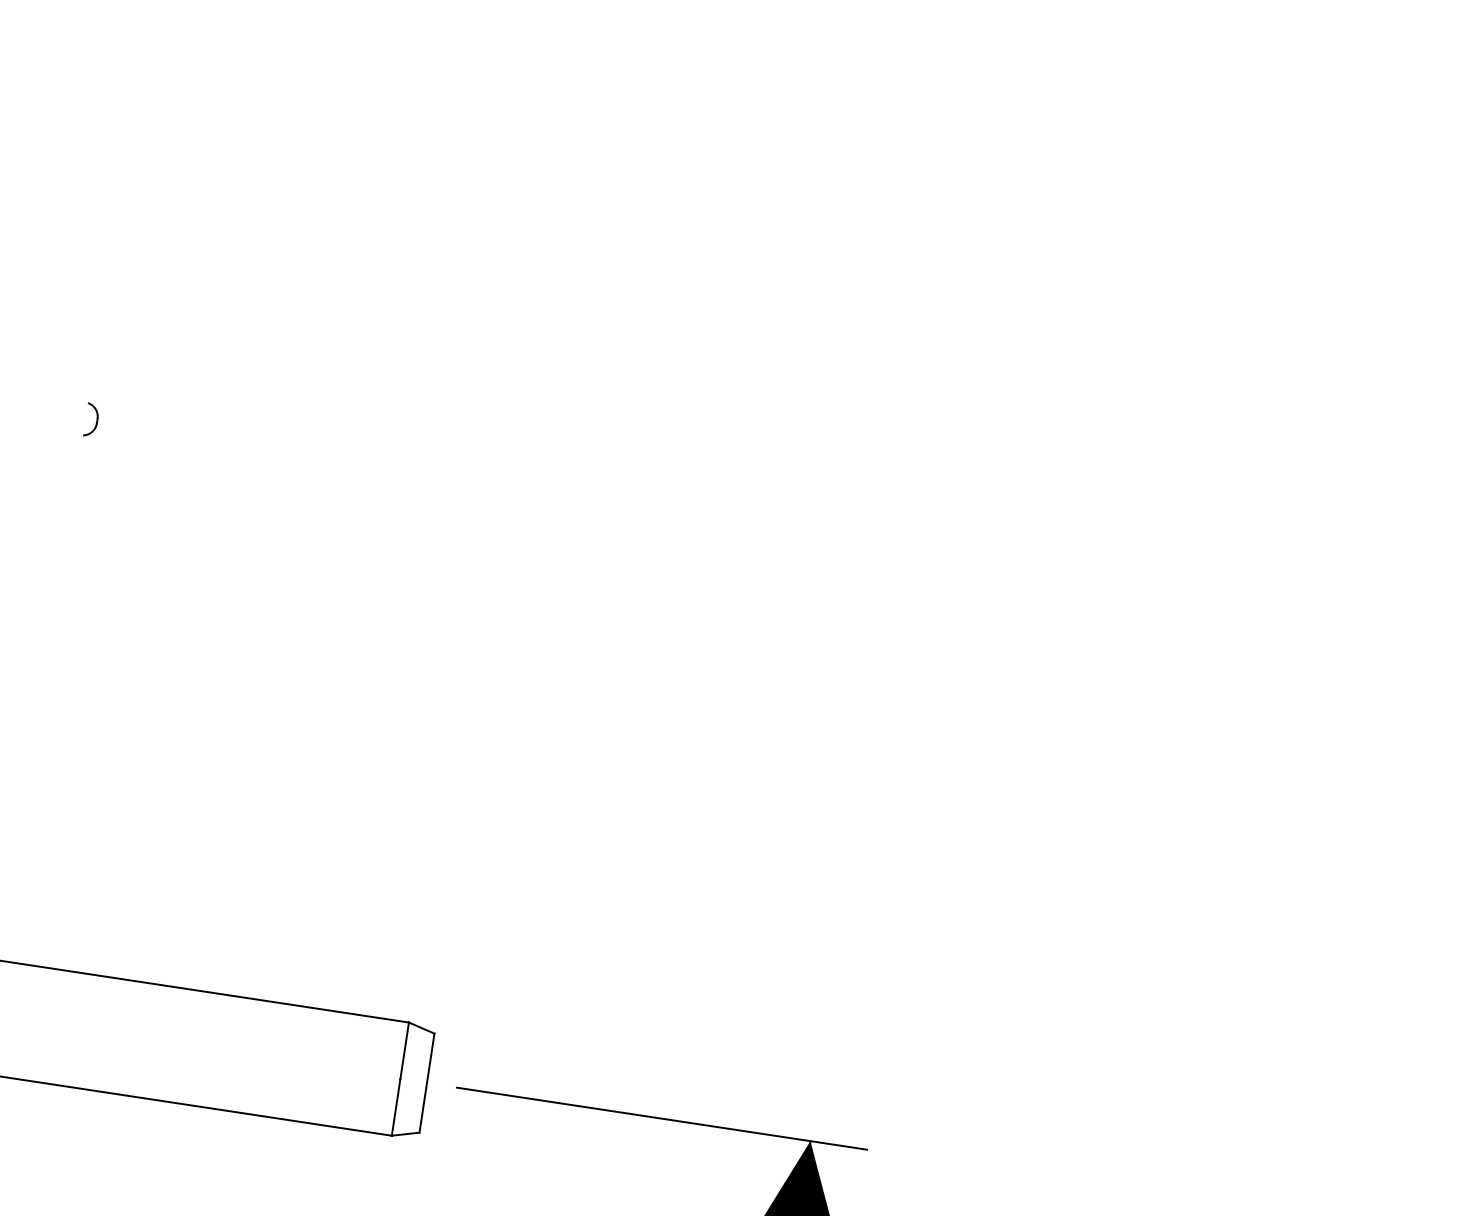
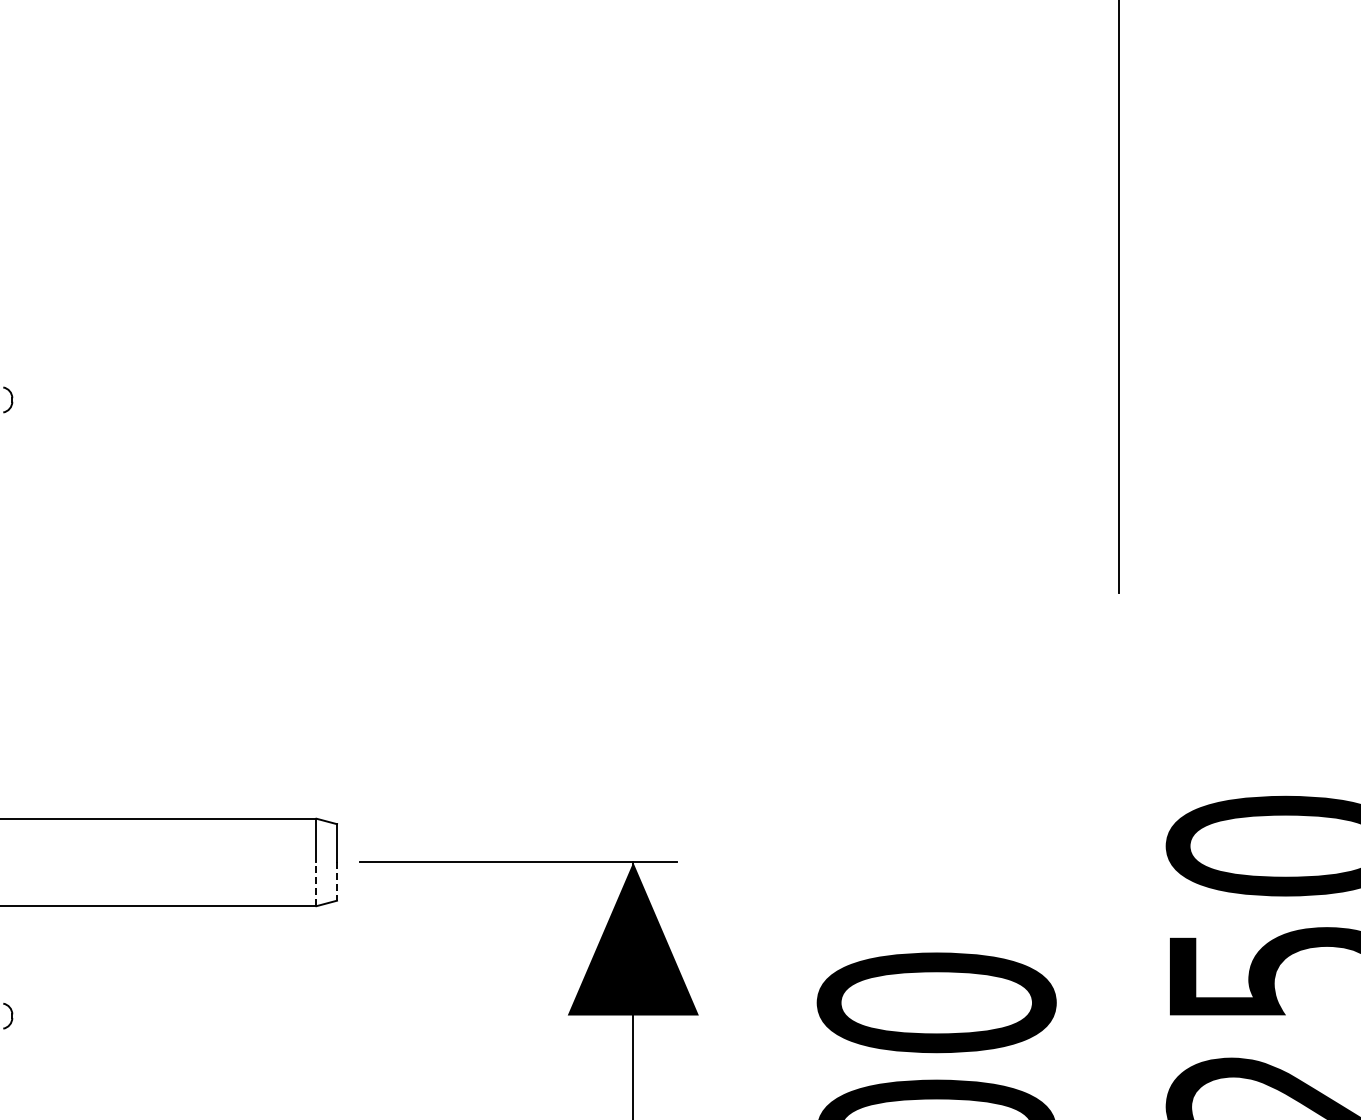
line: (396, 1107) -> (316, 884), solid -> dashed
line: (423, 1109) -> (337, 882), solid -> dashed

